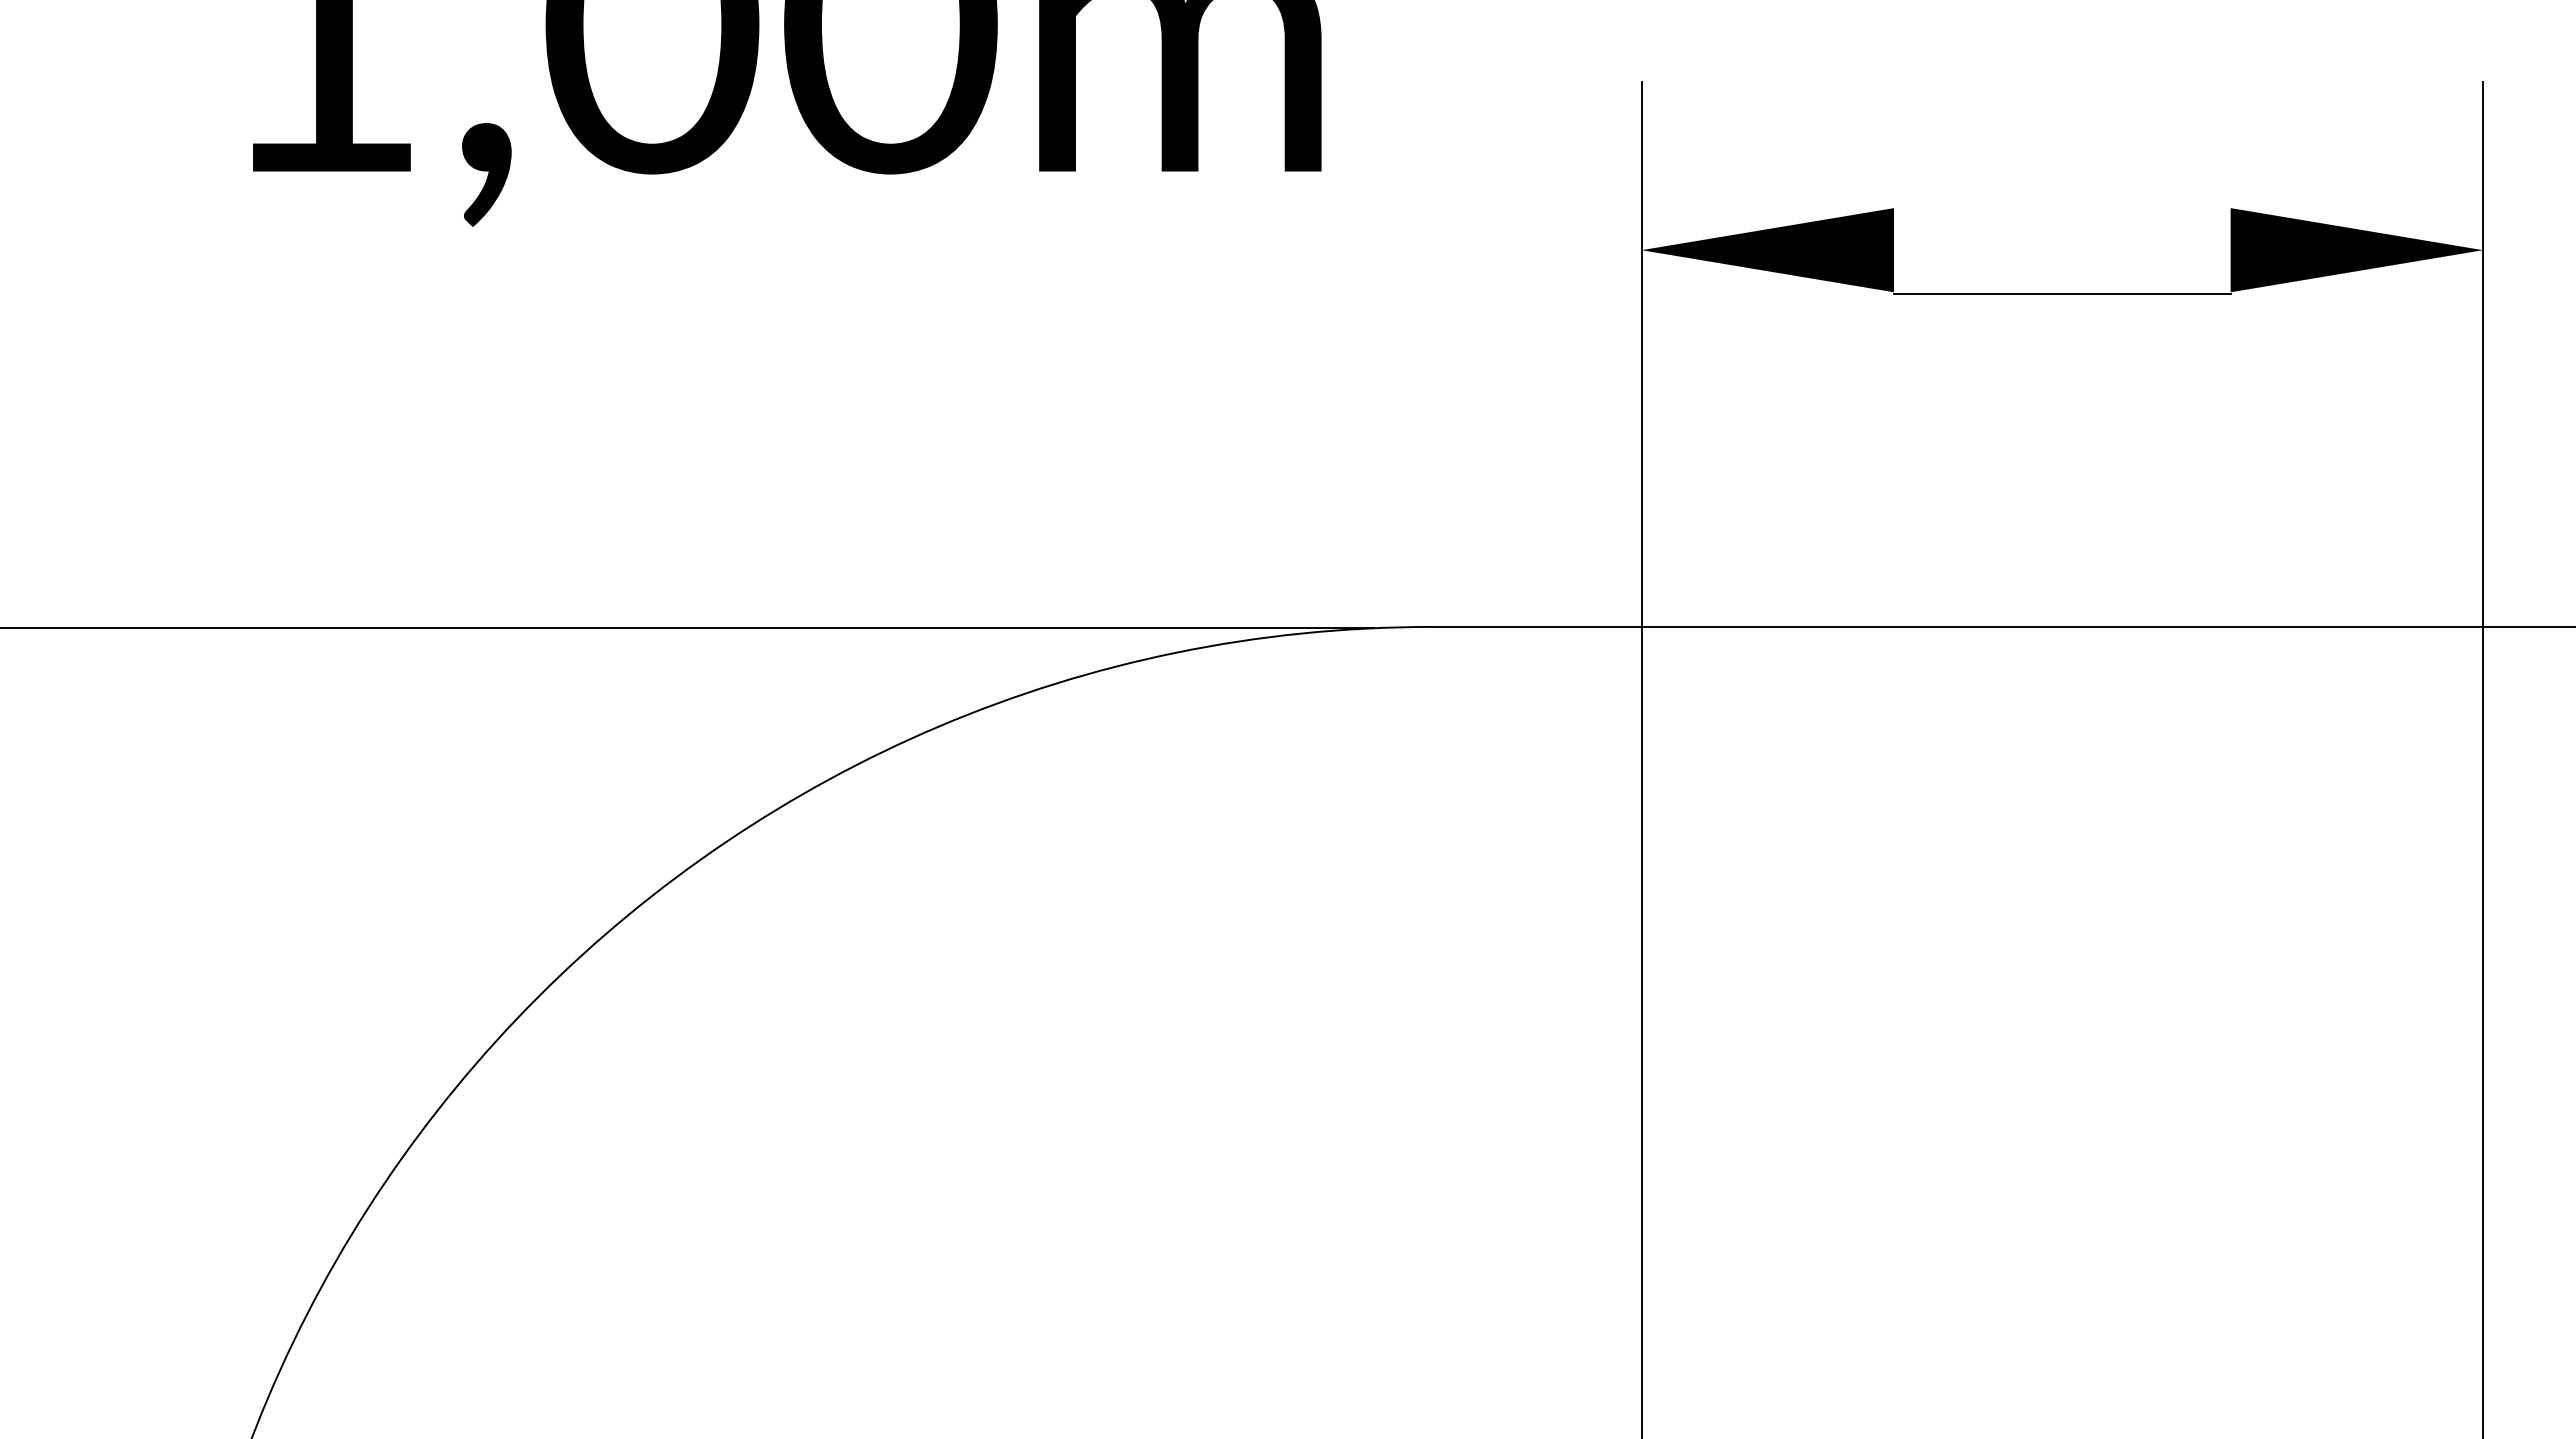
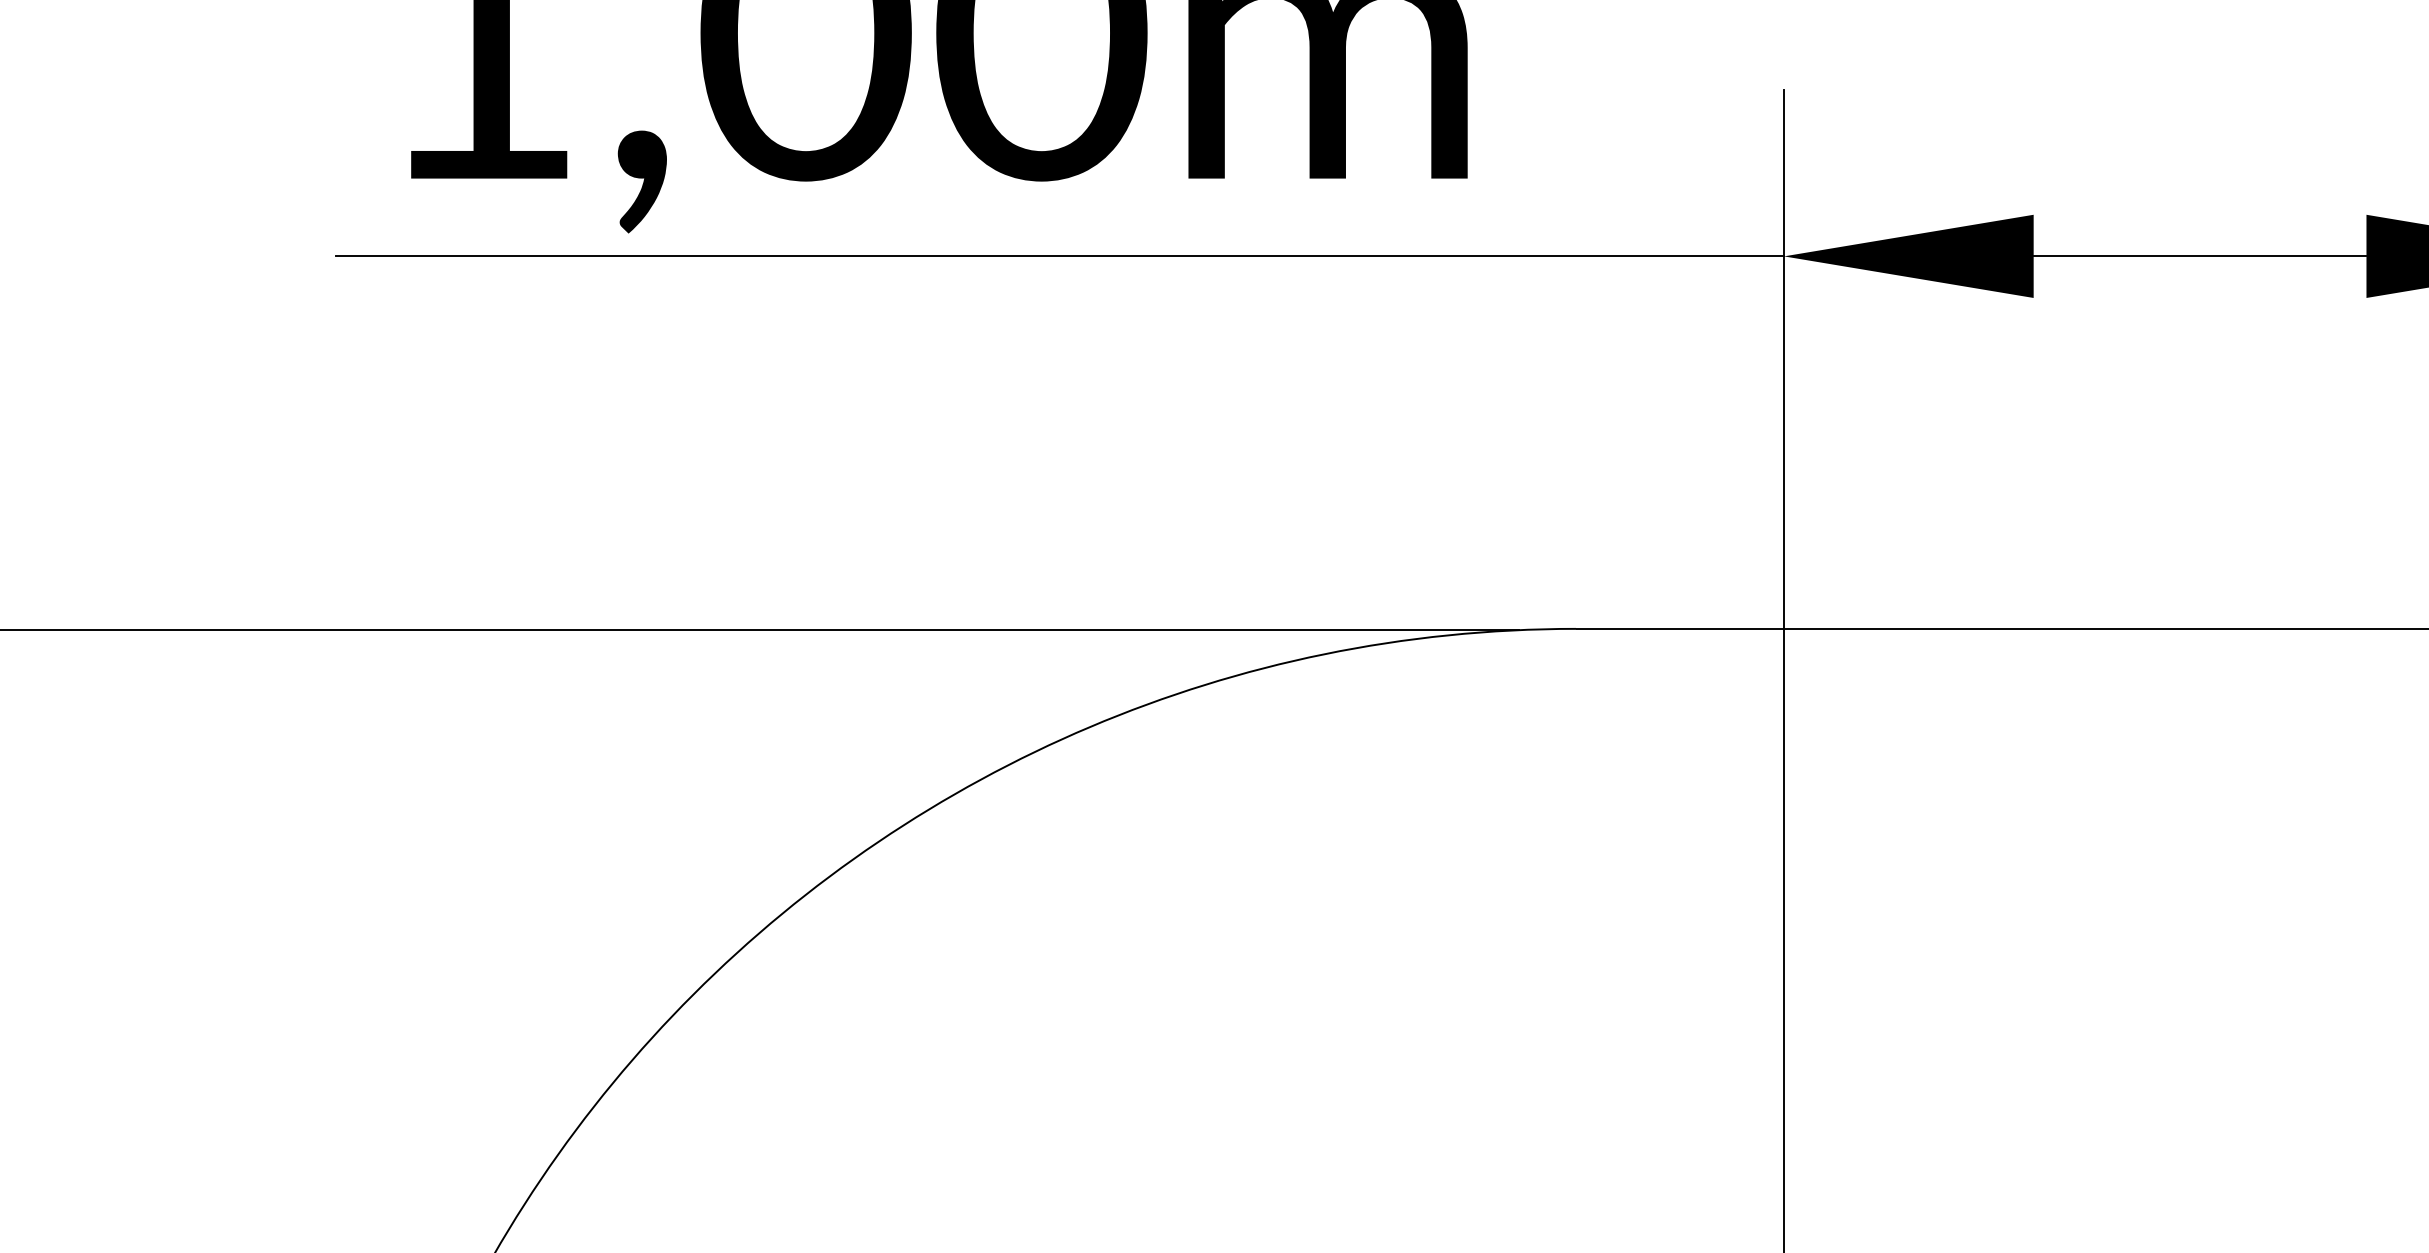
line: (909, 250) -> (1060, 256), added
line: (2062, 294) -> (2200, 256), moved

